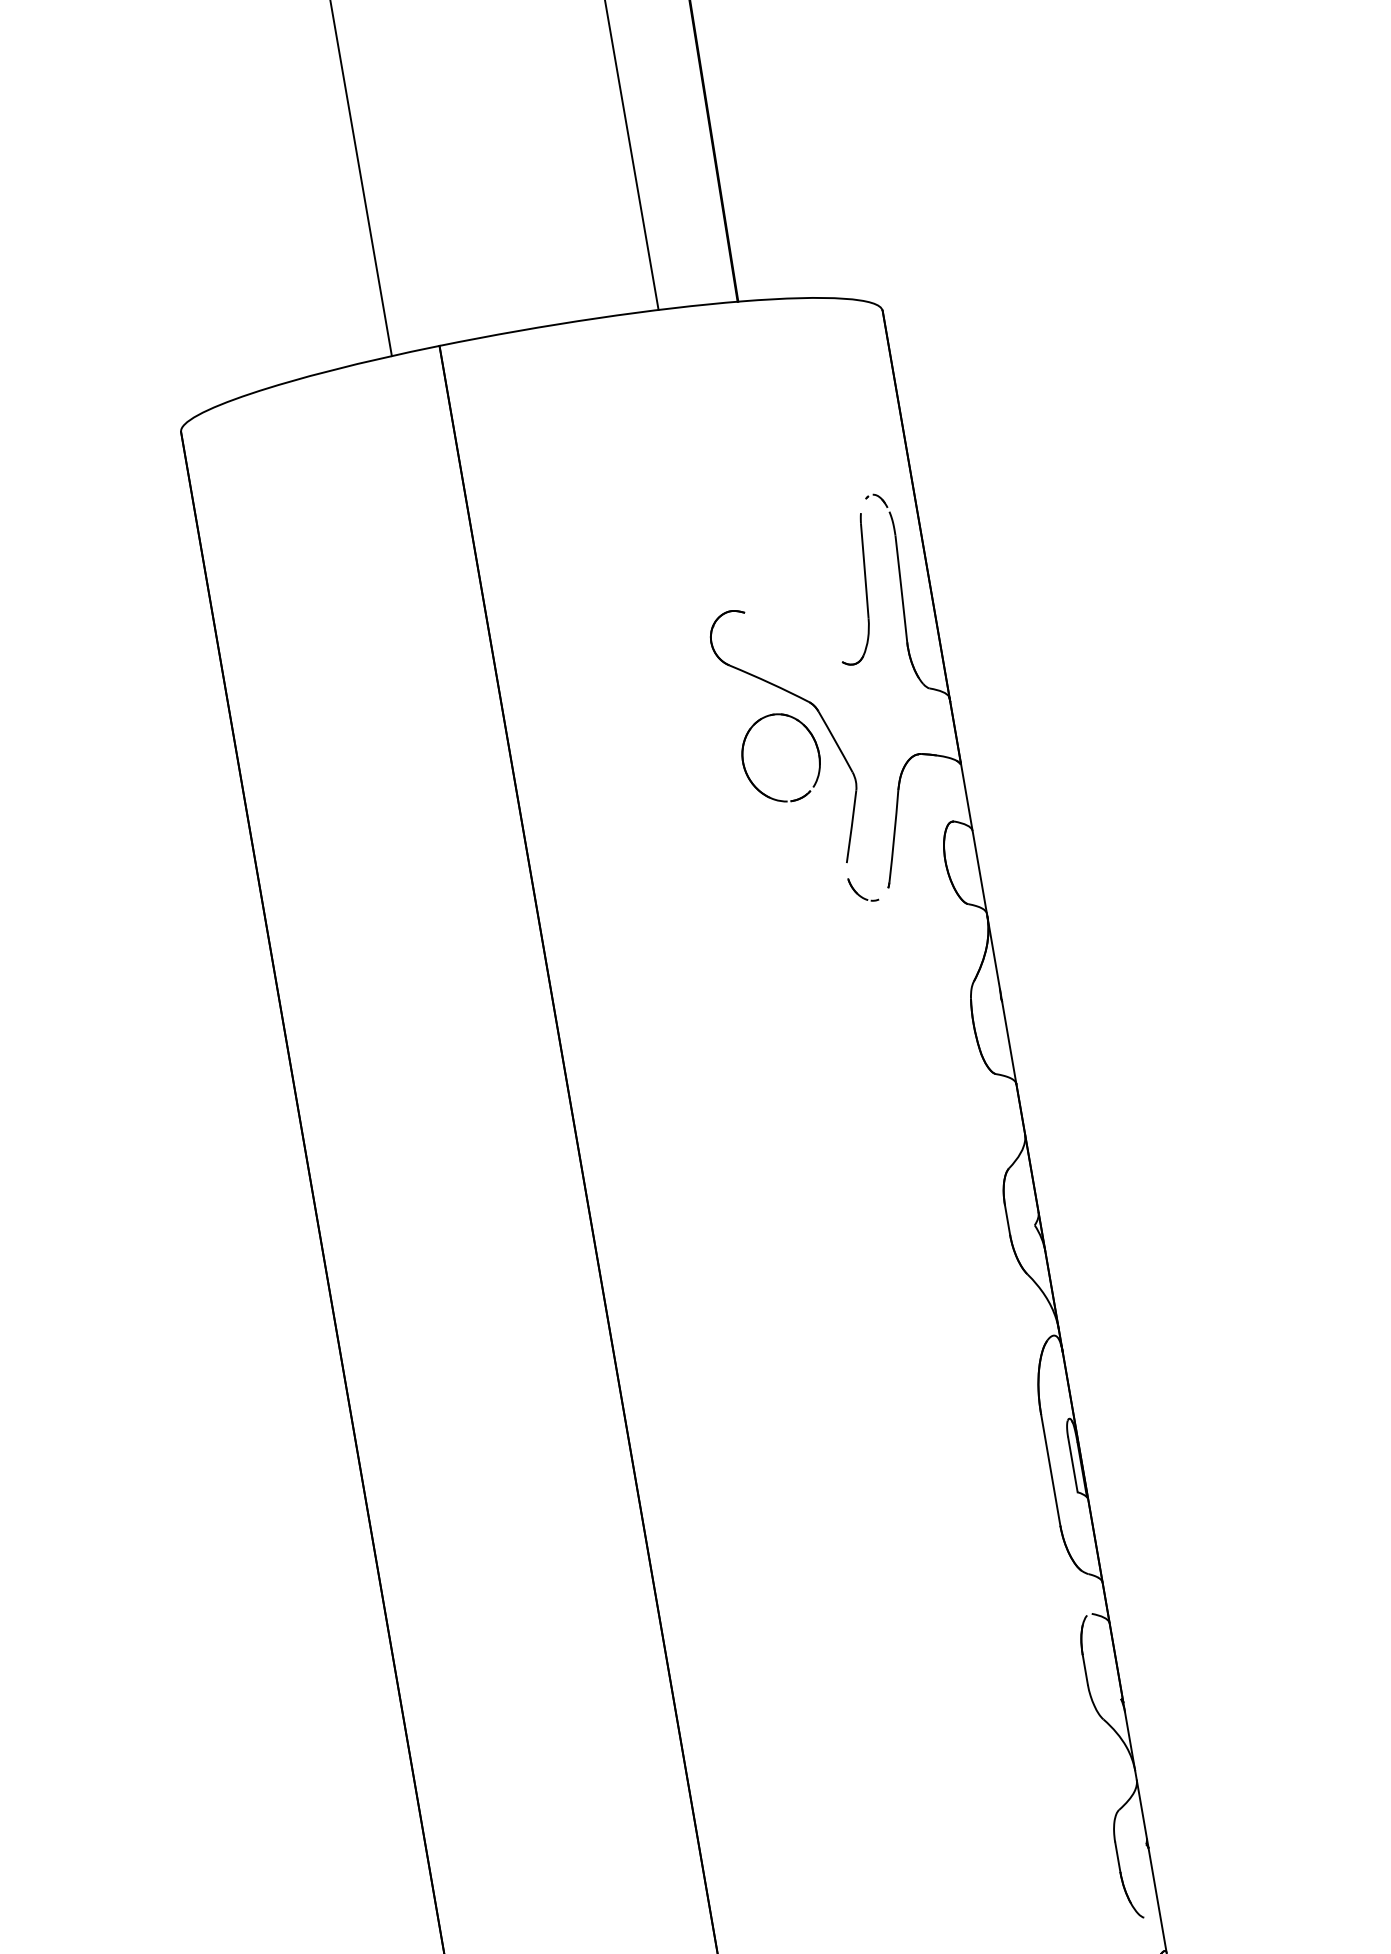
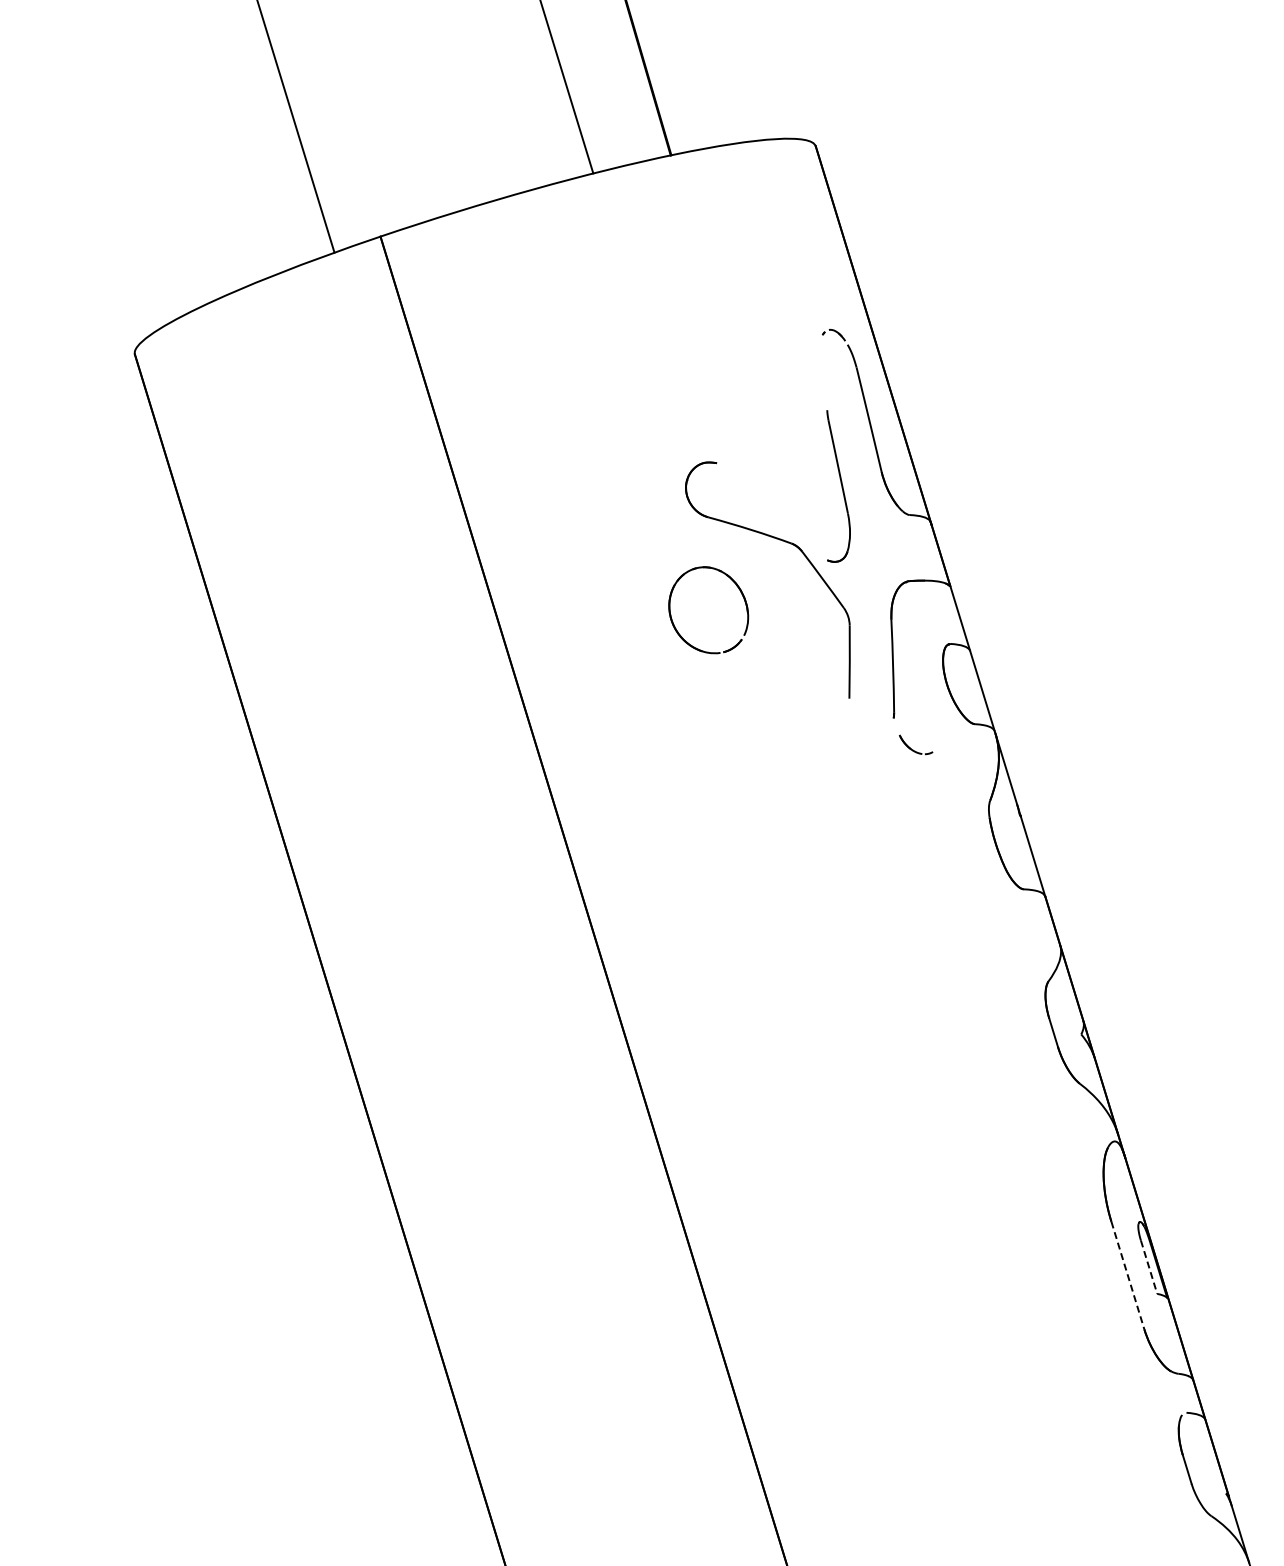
part: (865, 589) -> (841, 485), moved
part: (745, 766) -> (674, 623), moved
part: (861, 895) -> (915, 750), moved
line: (1072, 1464) -> (1148, 1267), solid -> dashed
line: (1050, 1470) -> (1127, 1275), solid -> dashed

